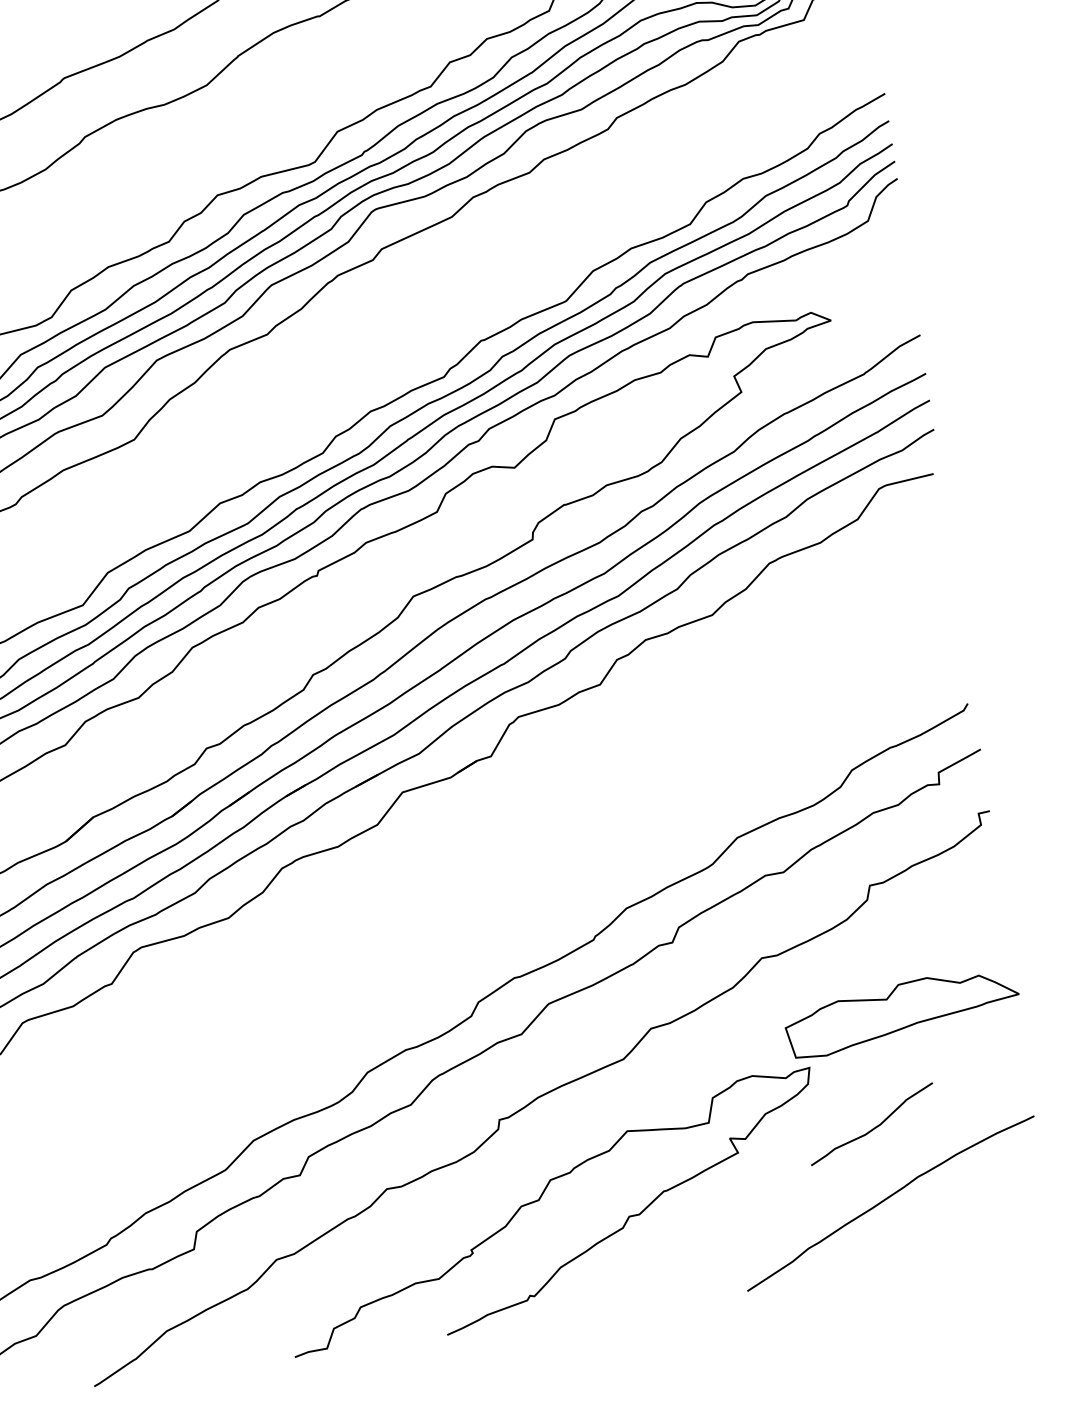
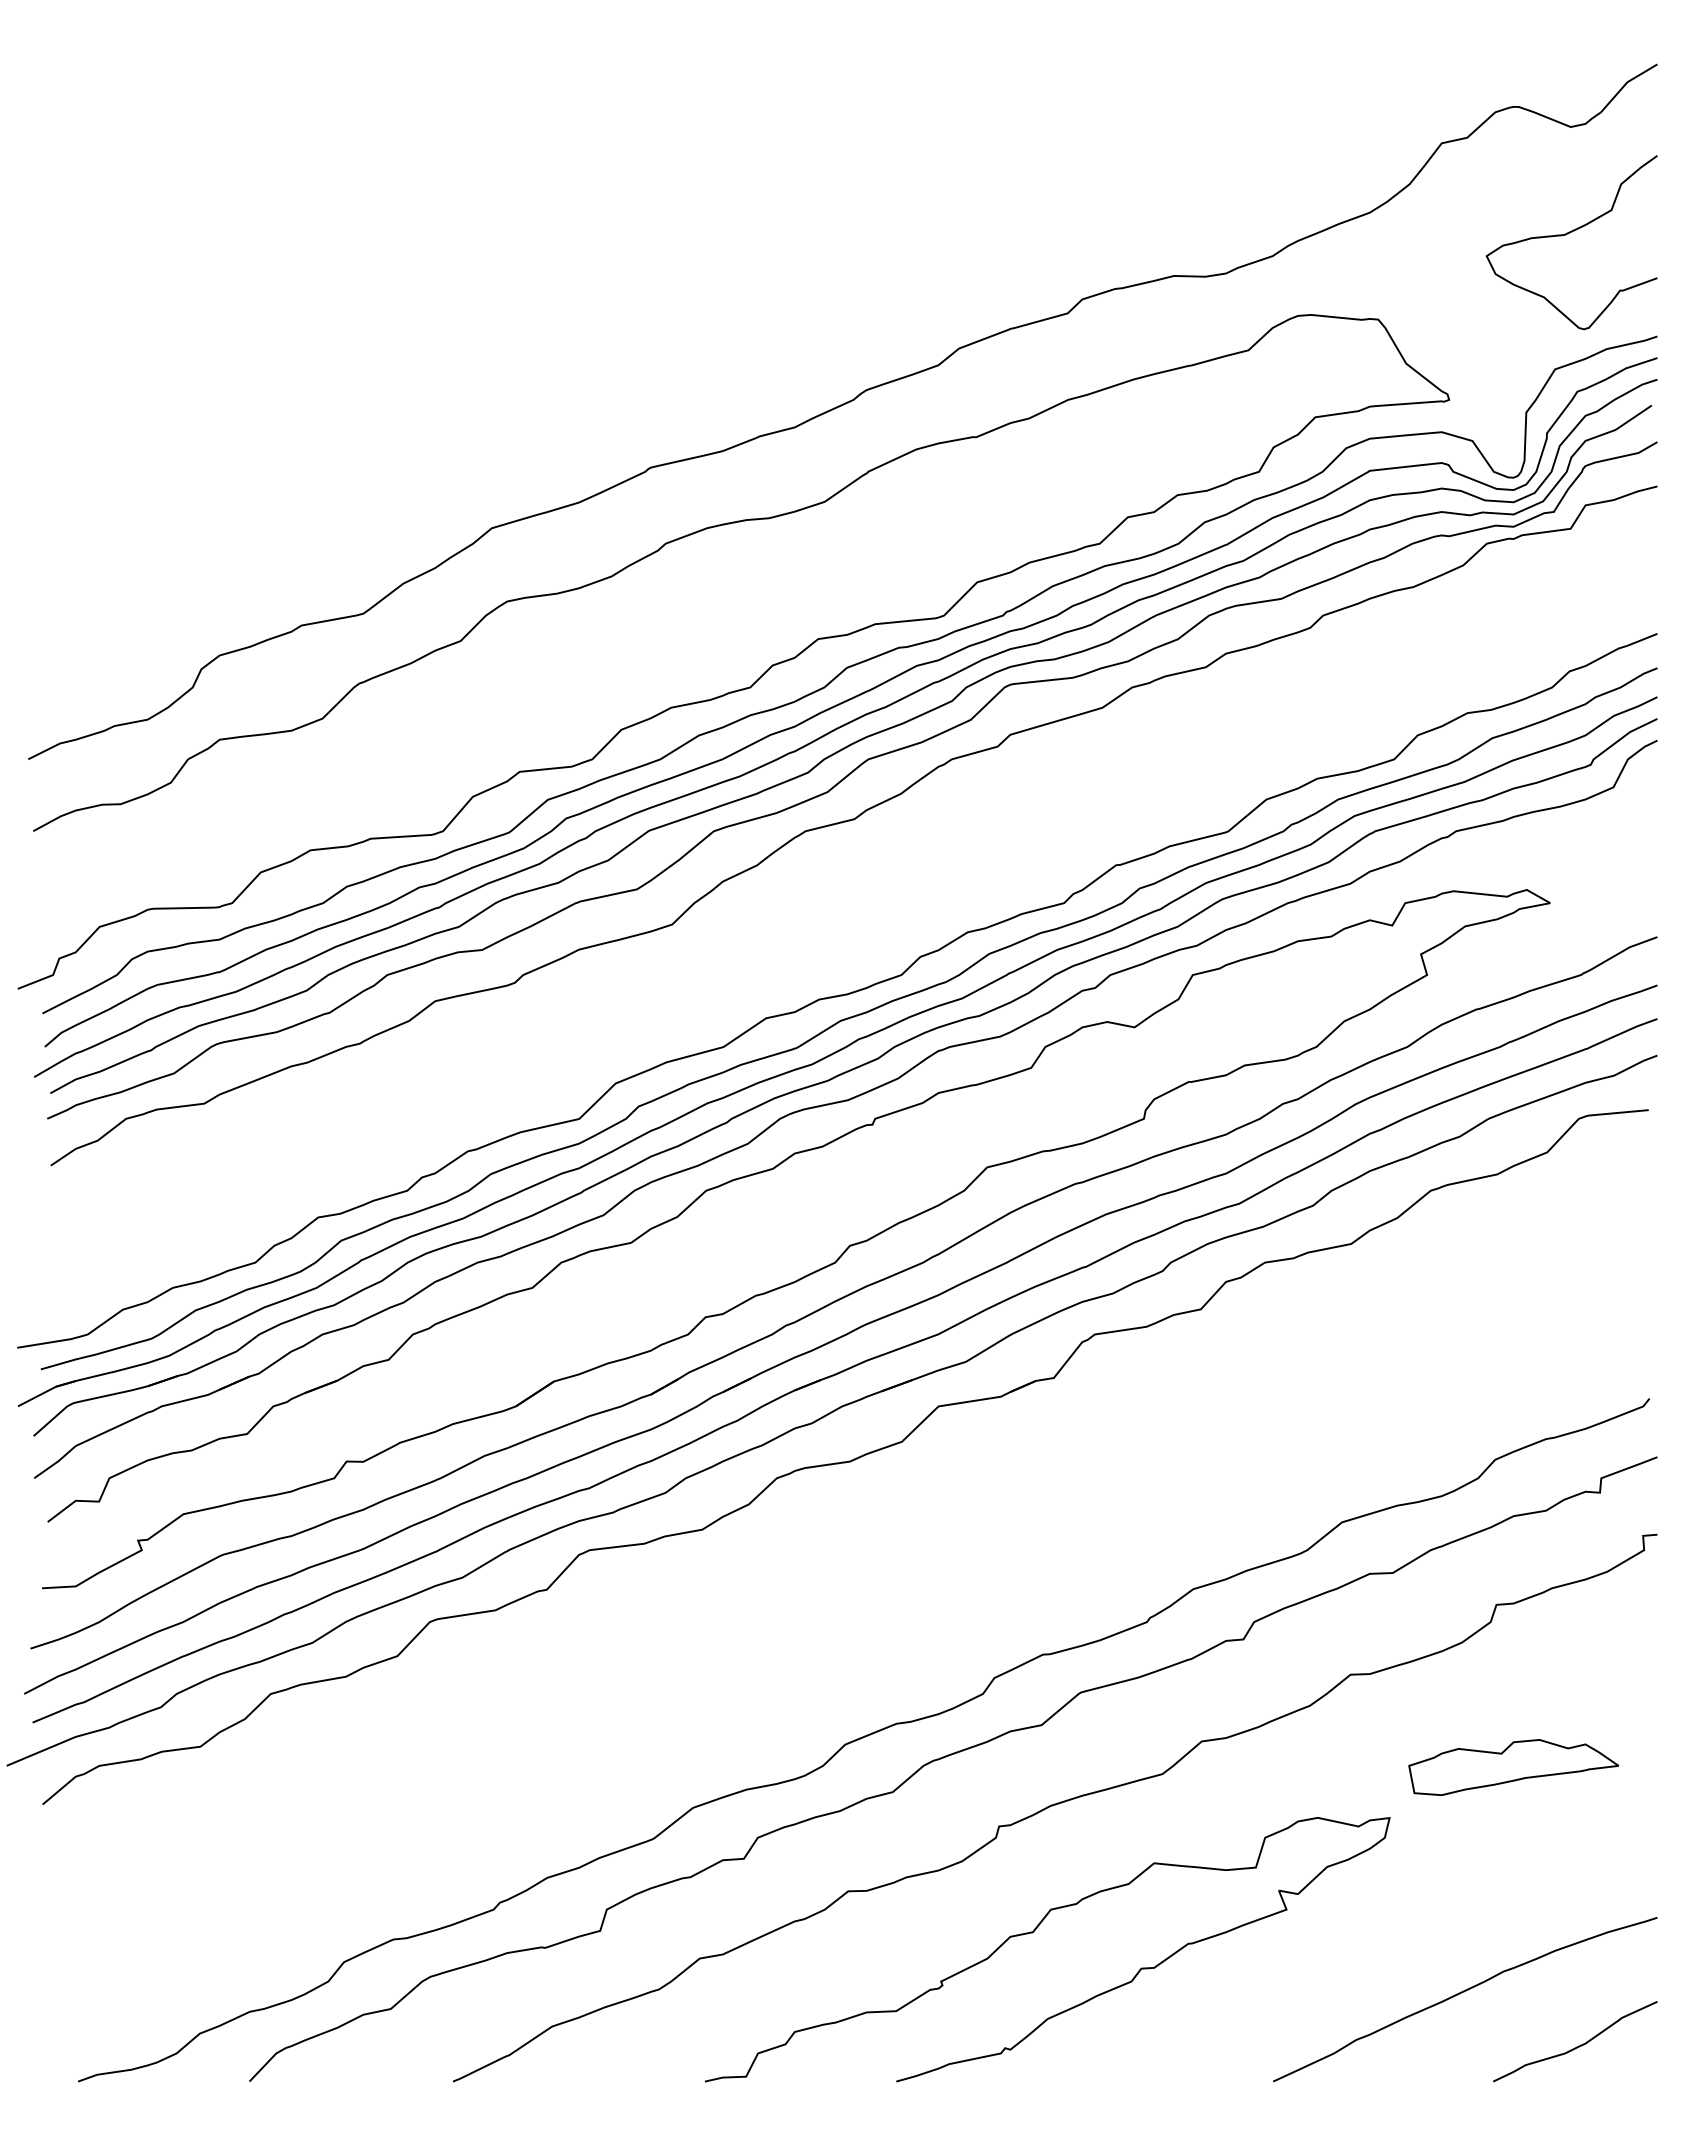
part: (902, 1013) -> (1513, 1767), size x0.71
curve: (874, 1126) -> (1578, 2045), moved

